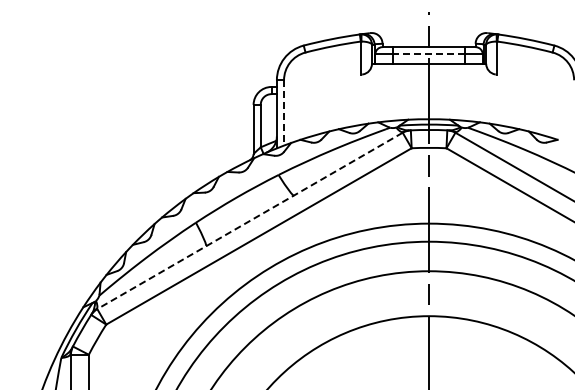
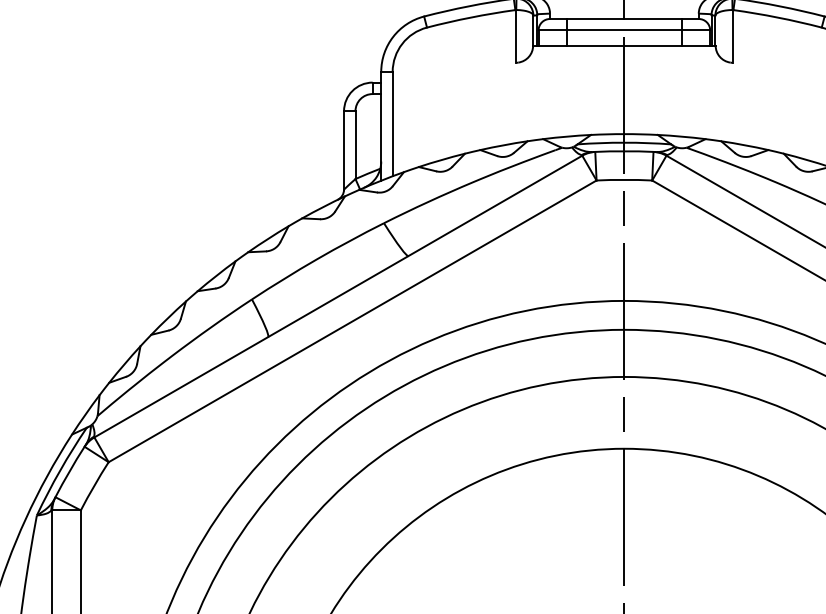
line: (429, 54) -> (625, 30), dashed -> solid
line: (284, 112) -> (393, 123), dashed -> solid
line: (249, 221) -> (337, 297), dashed -> solid

